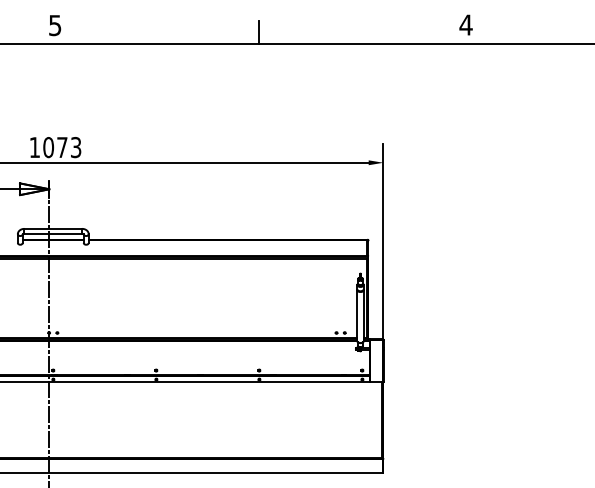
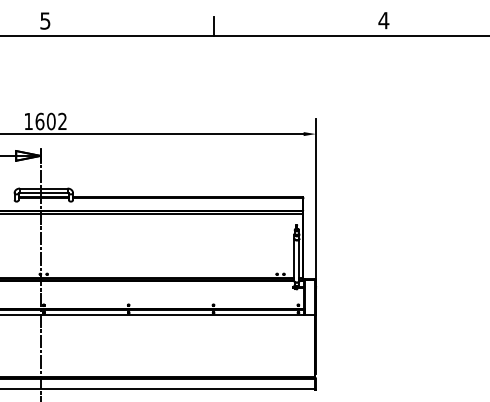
text: (62, 147) -> (51, 121), 1073 -> 1602

